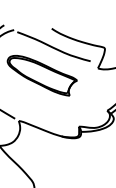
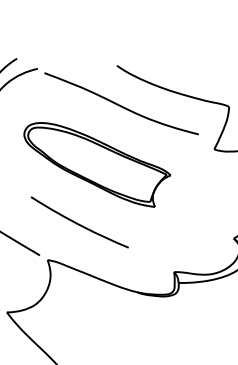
curve: (32, 102) -> (76, 221), added

